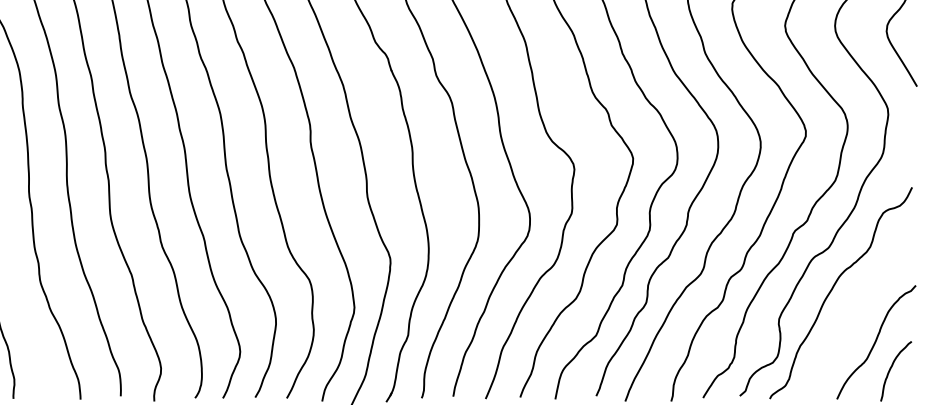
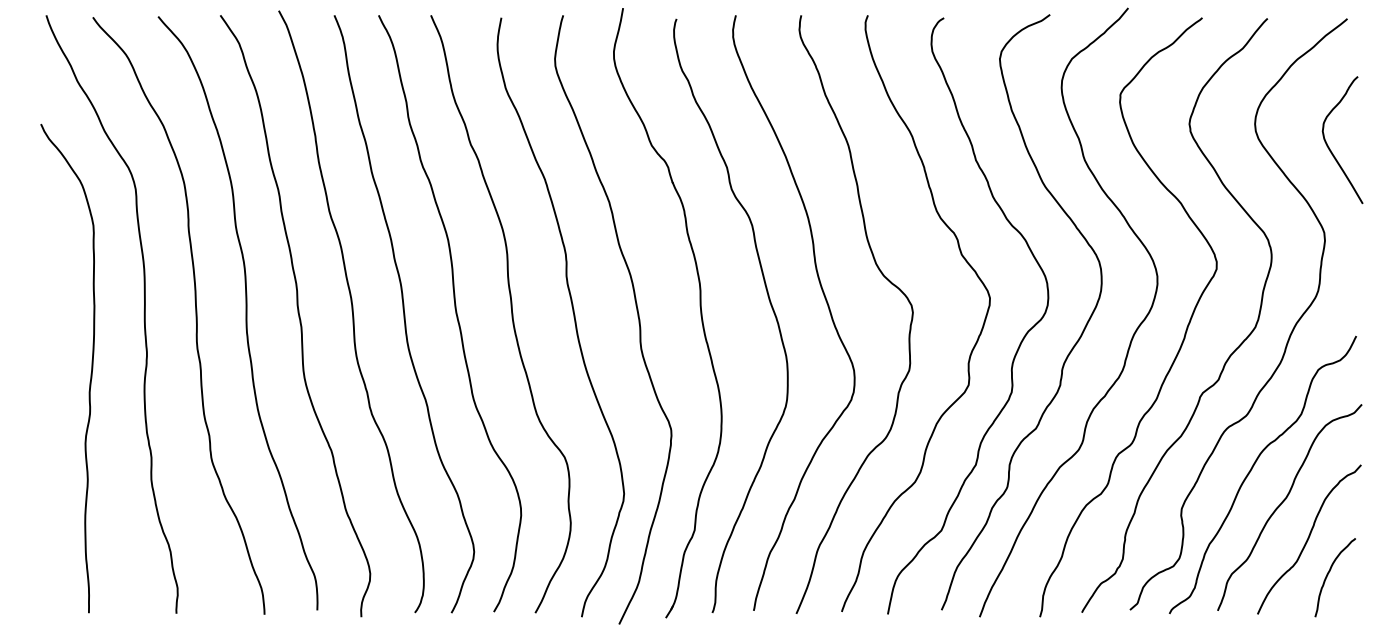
curve: (857, 313) -> (1284, 501), added

